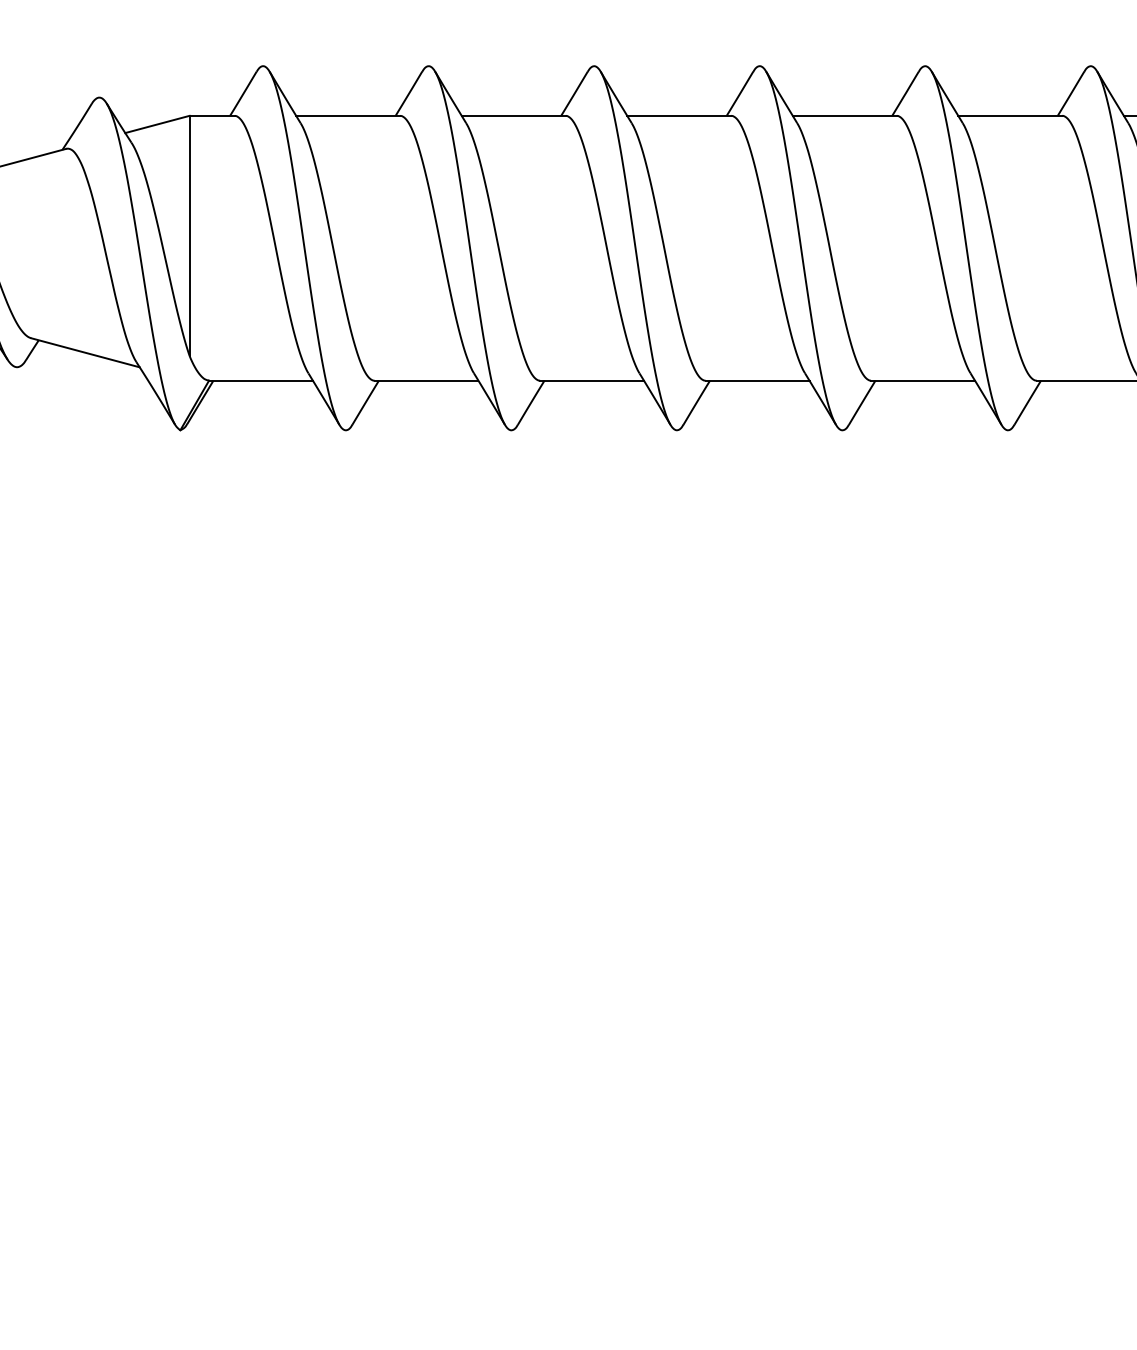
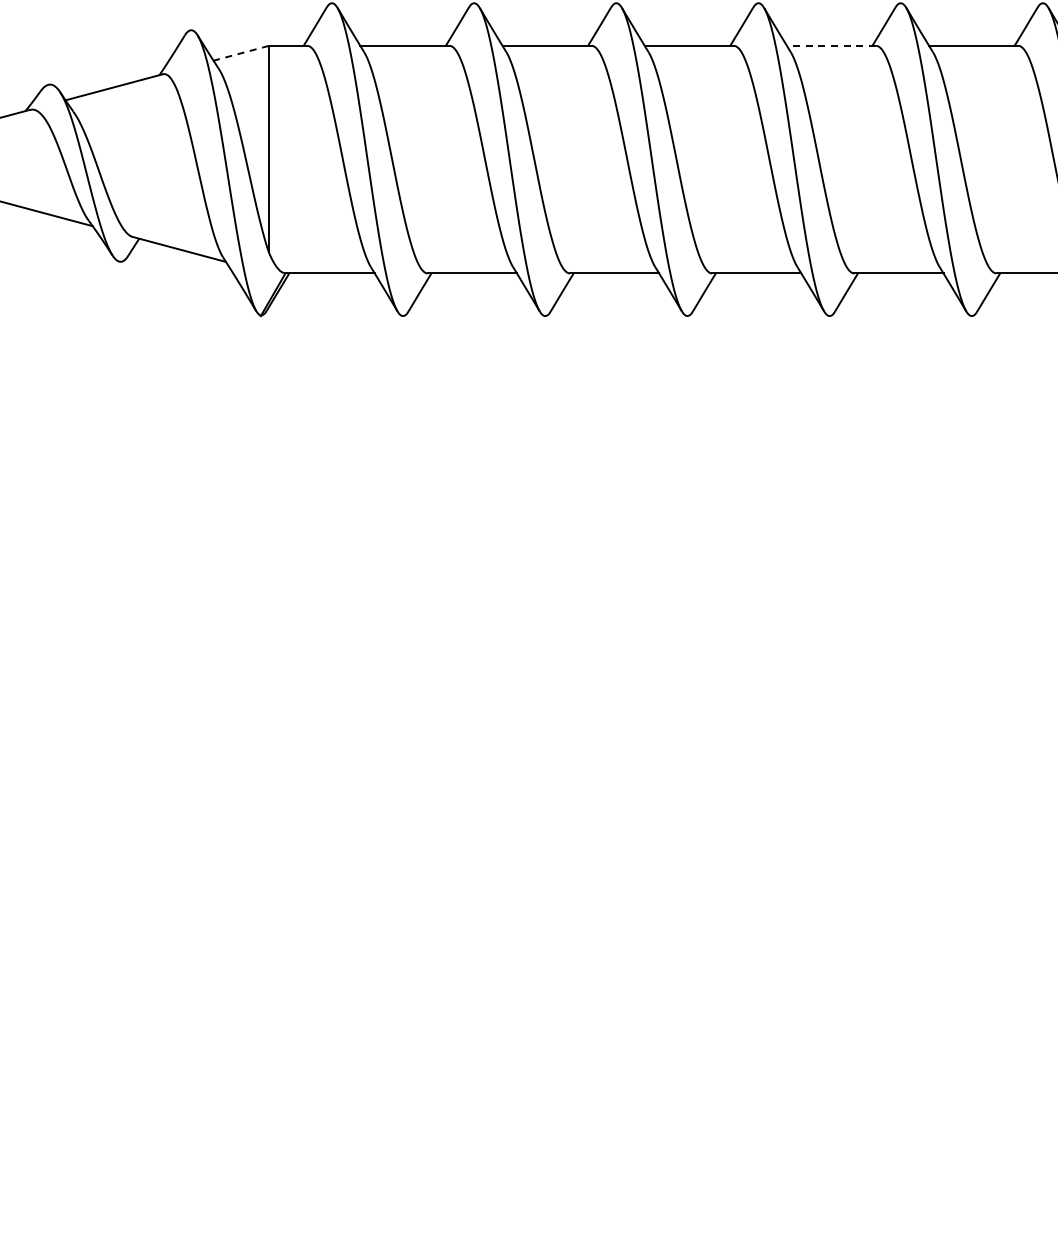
line: (844, 115) -> (831, 45), solid -> dashed
line: (157, 124) -> (241, 53), solid -> dashed

